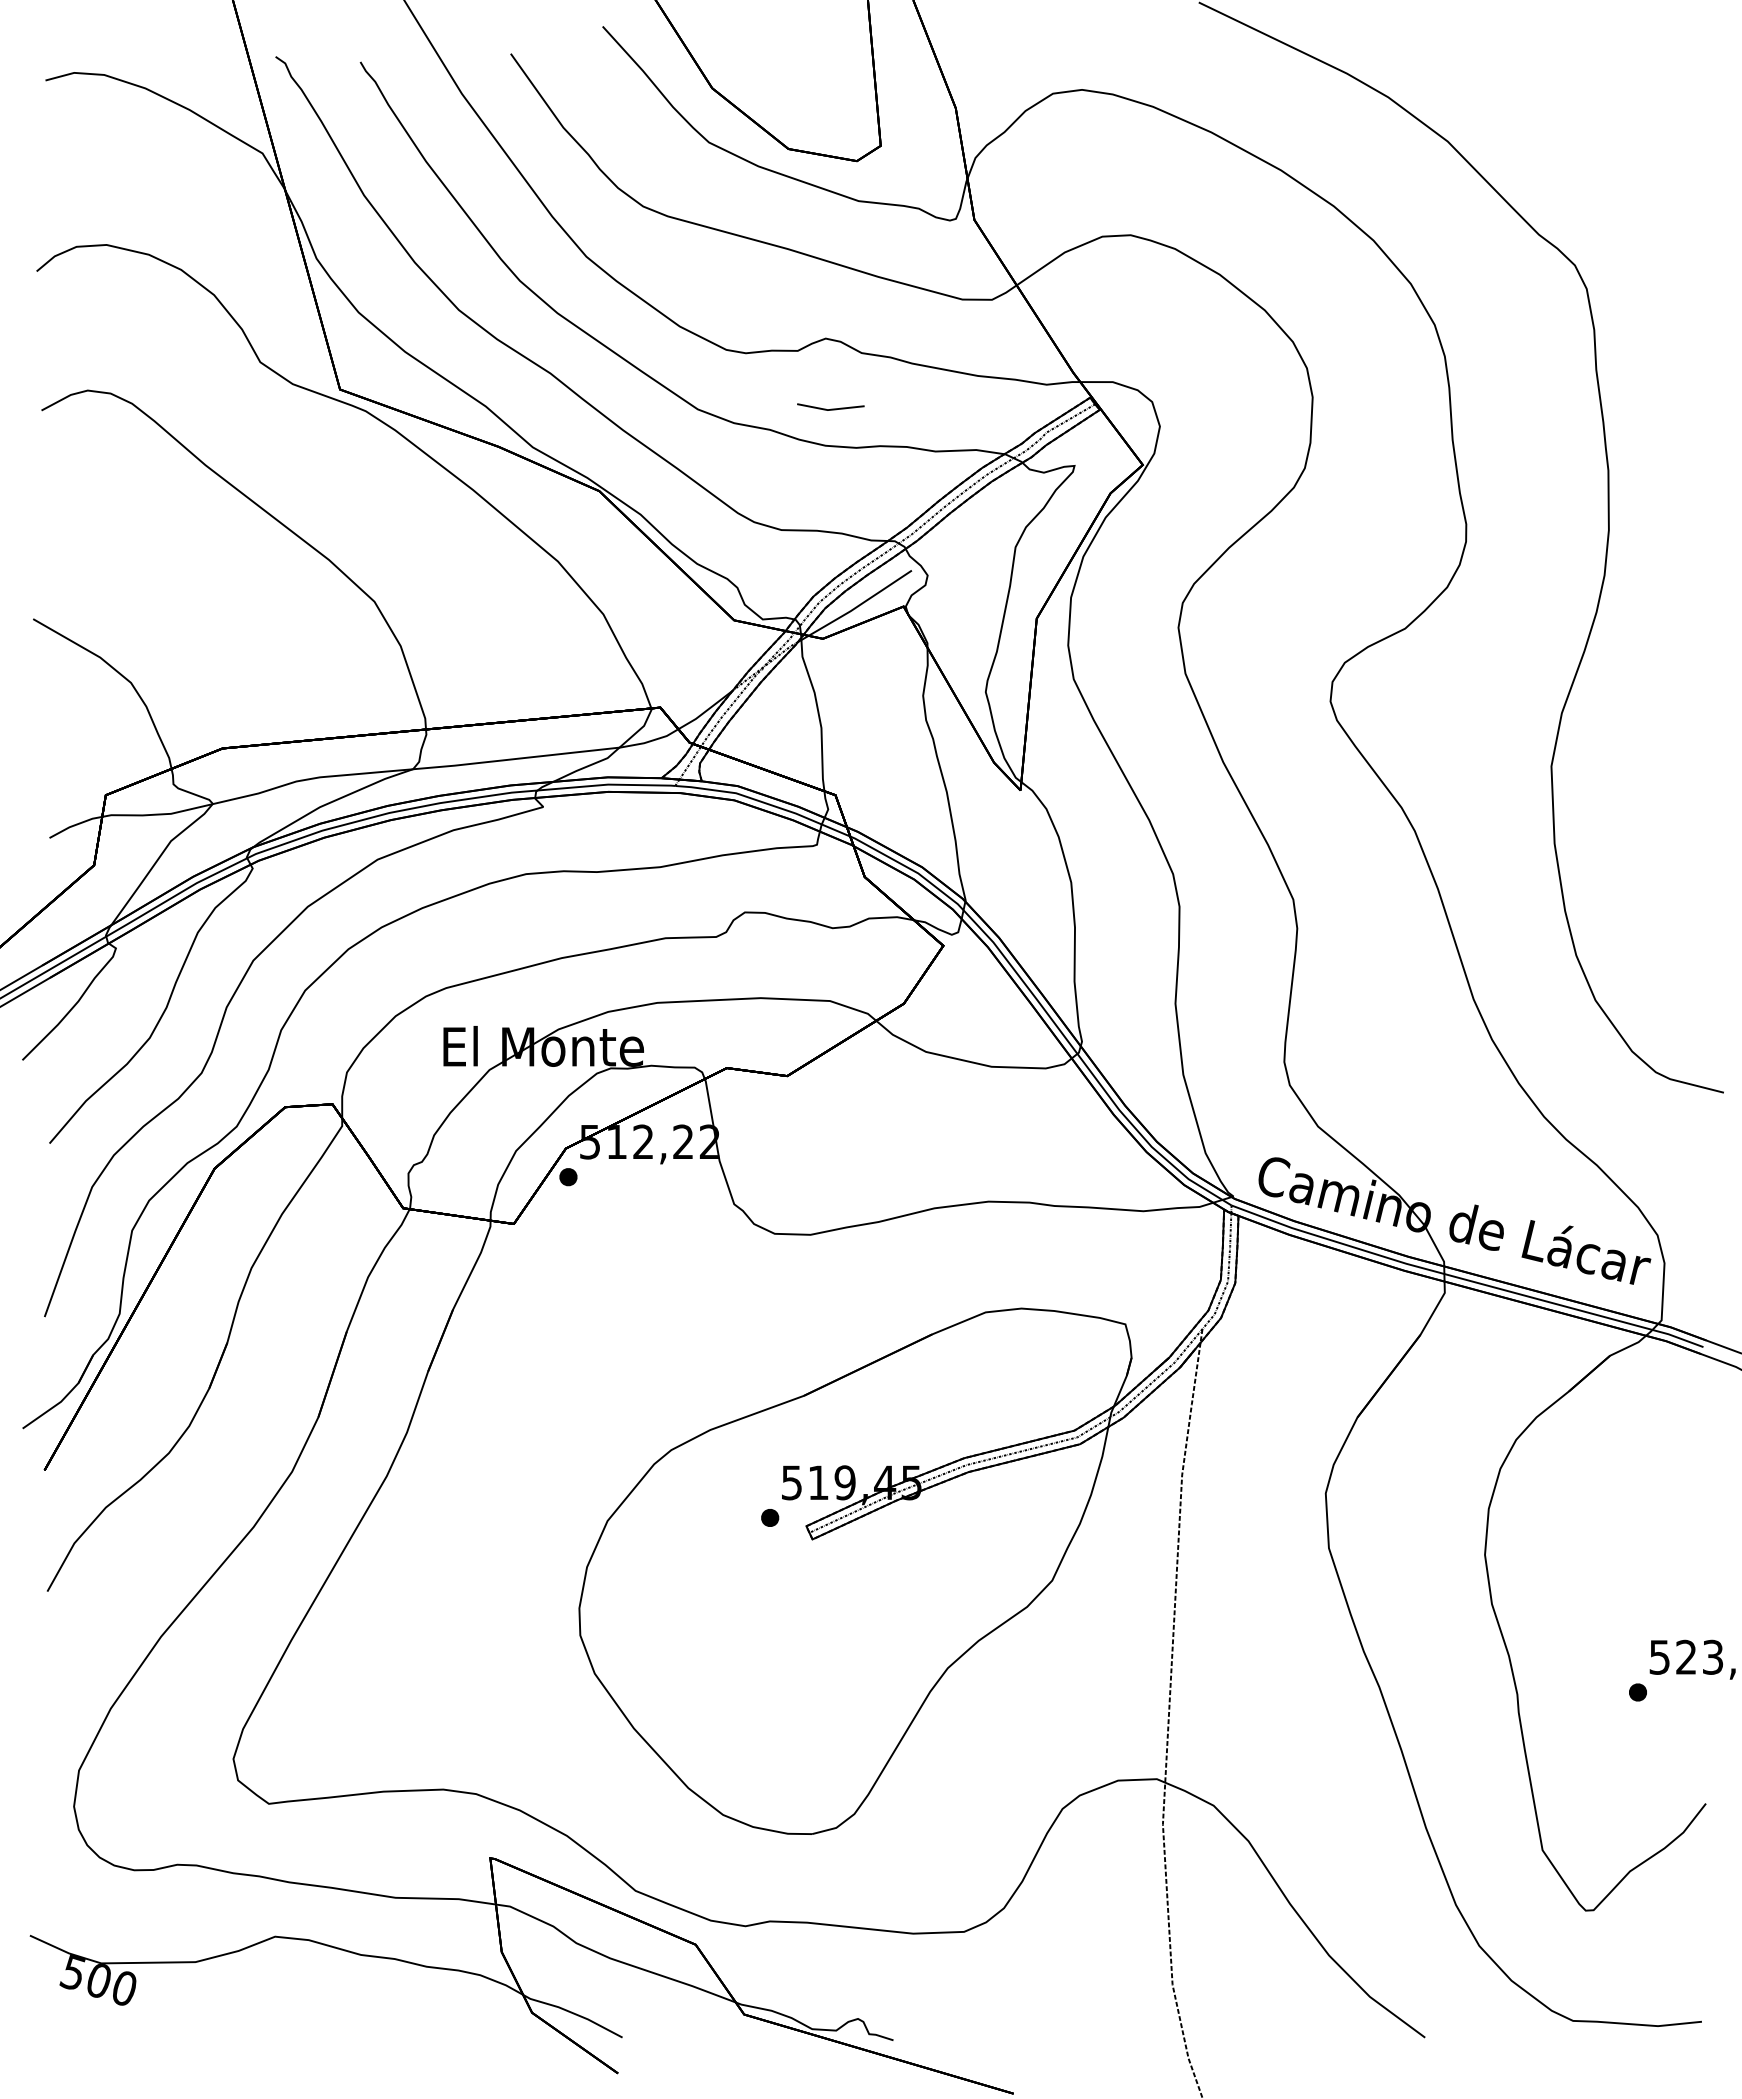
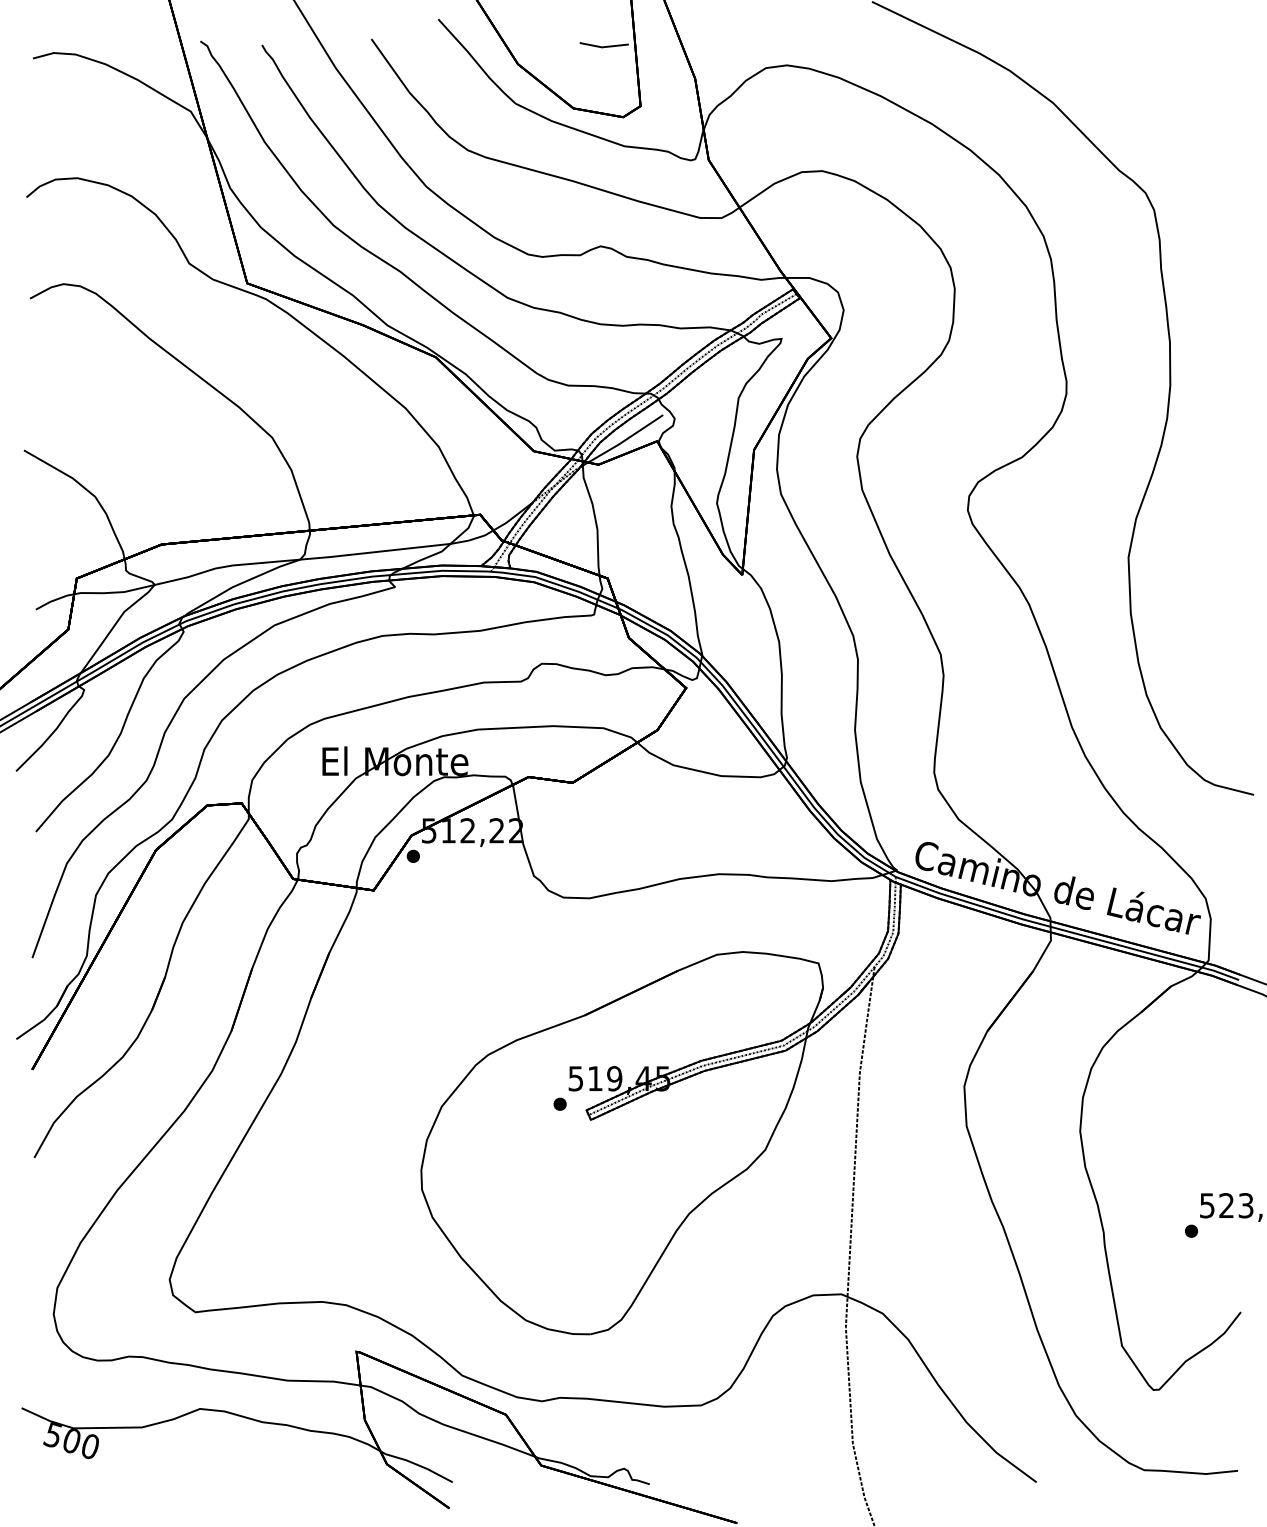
line: (830, 408) -> (604, 46), moved

